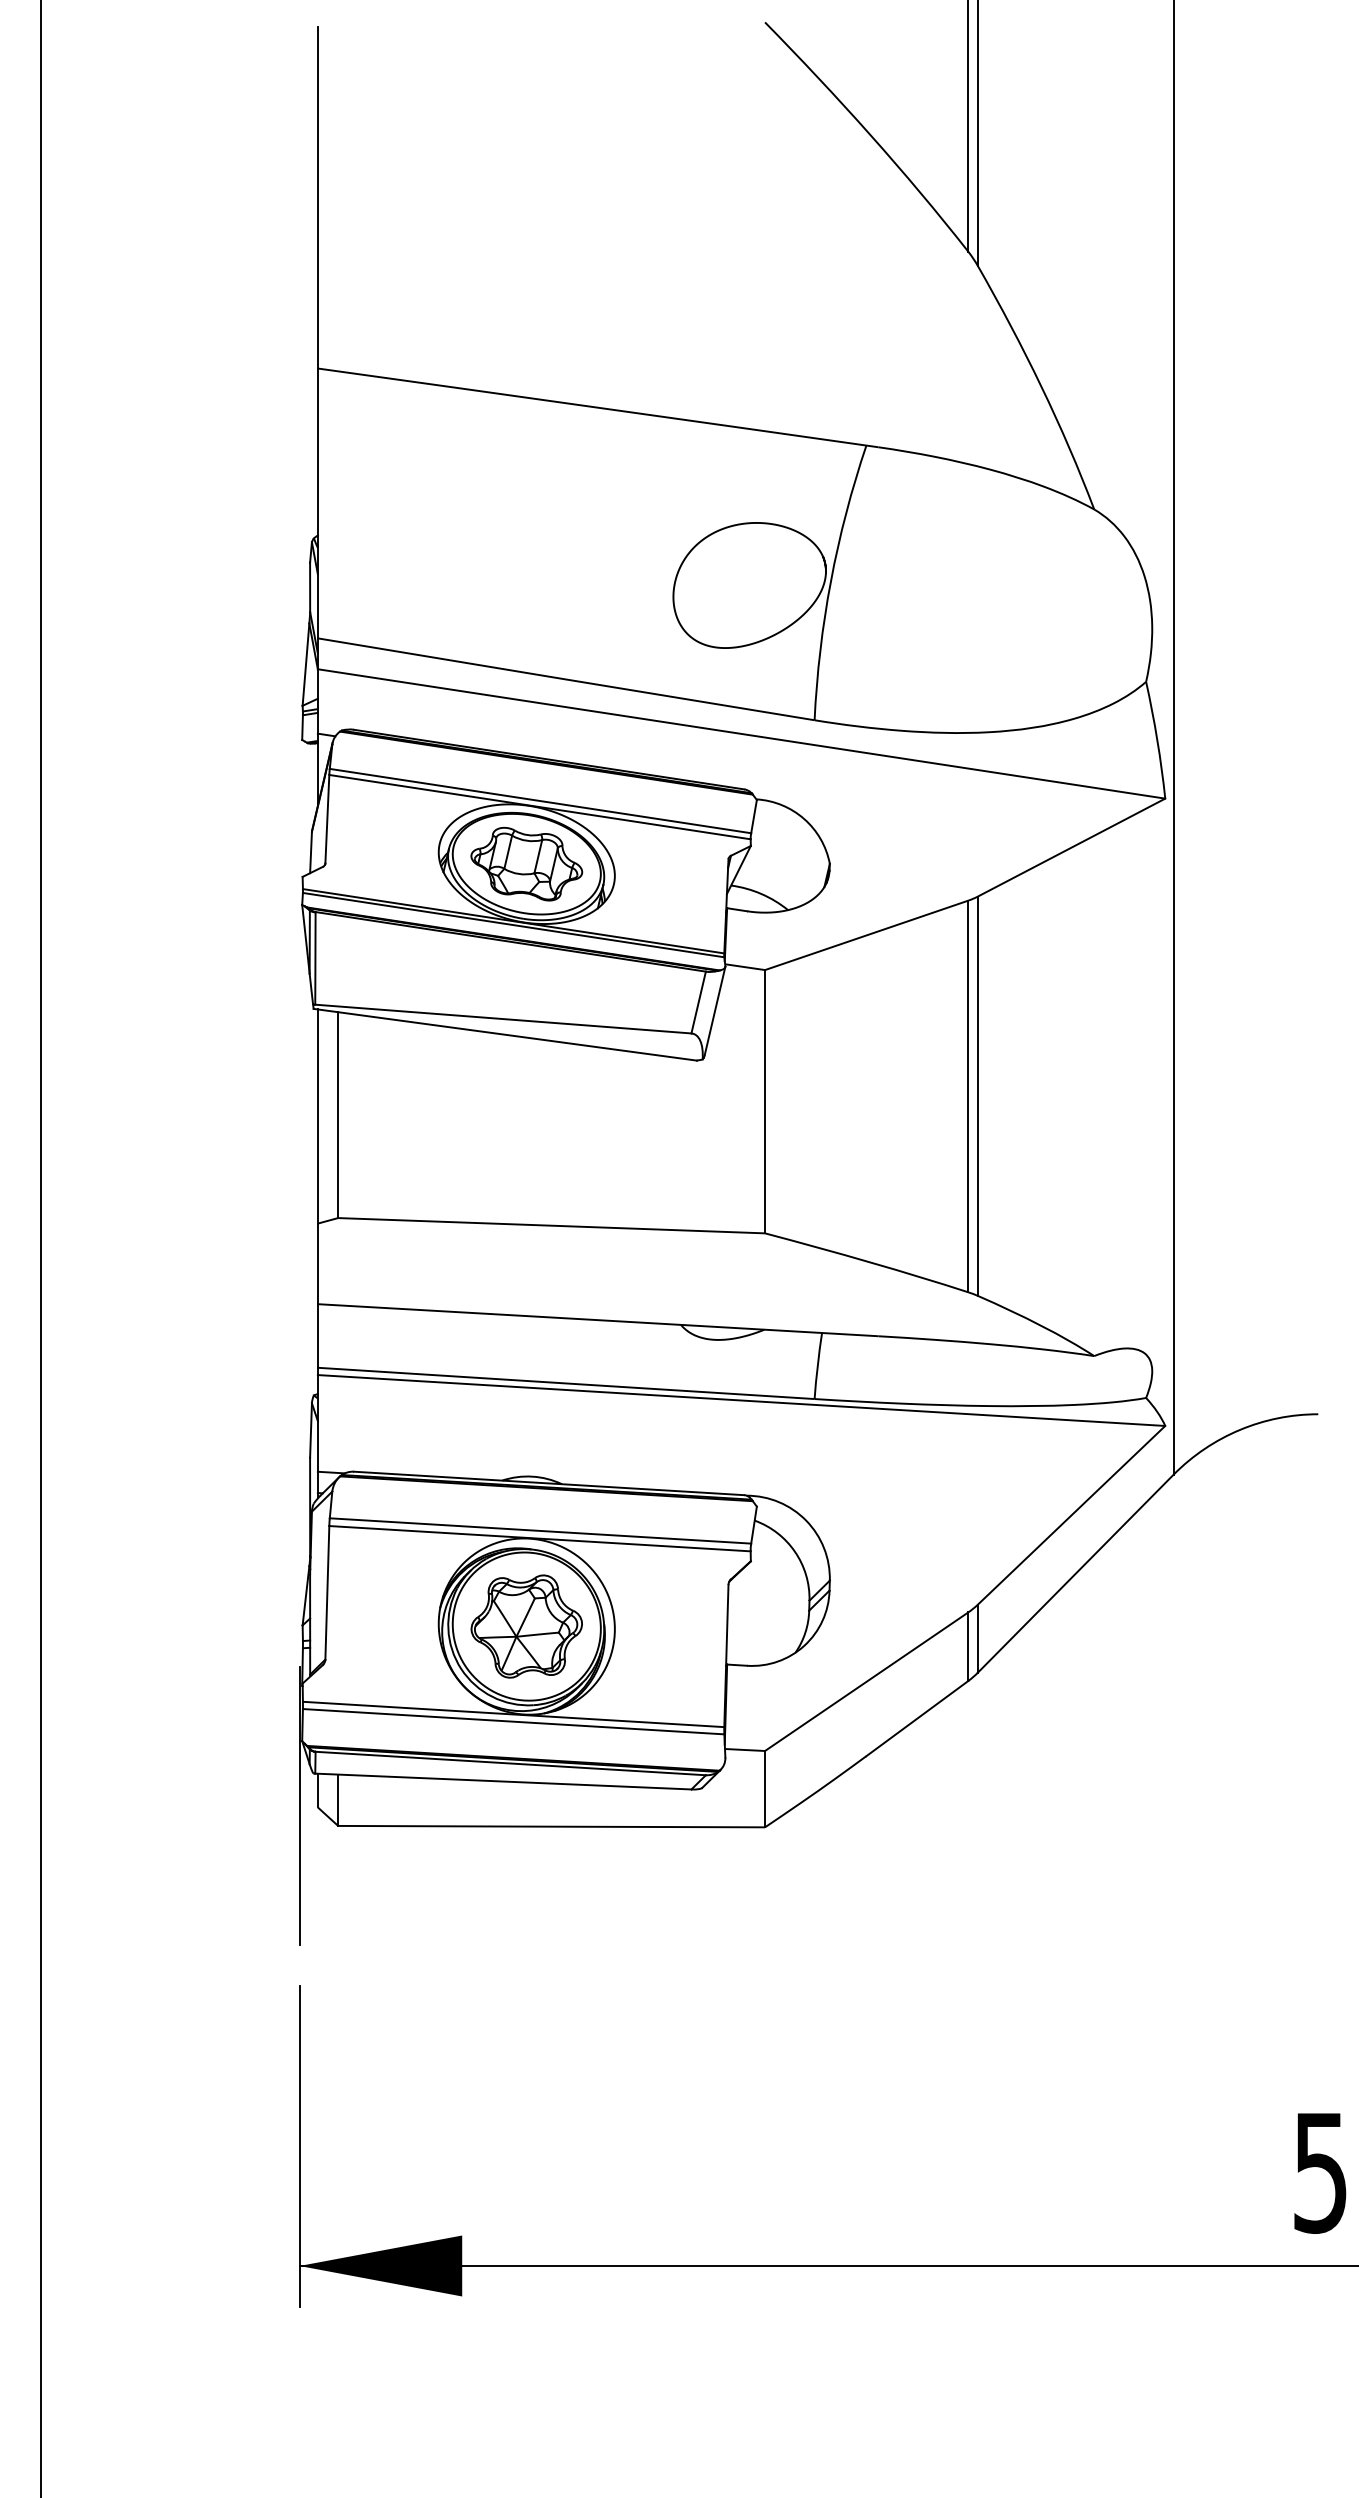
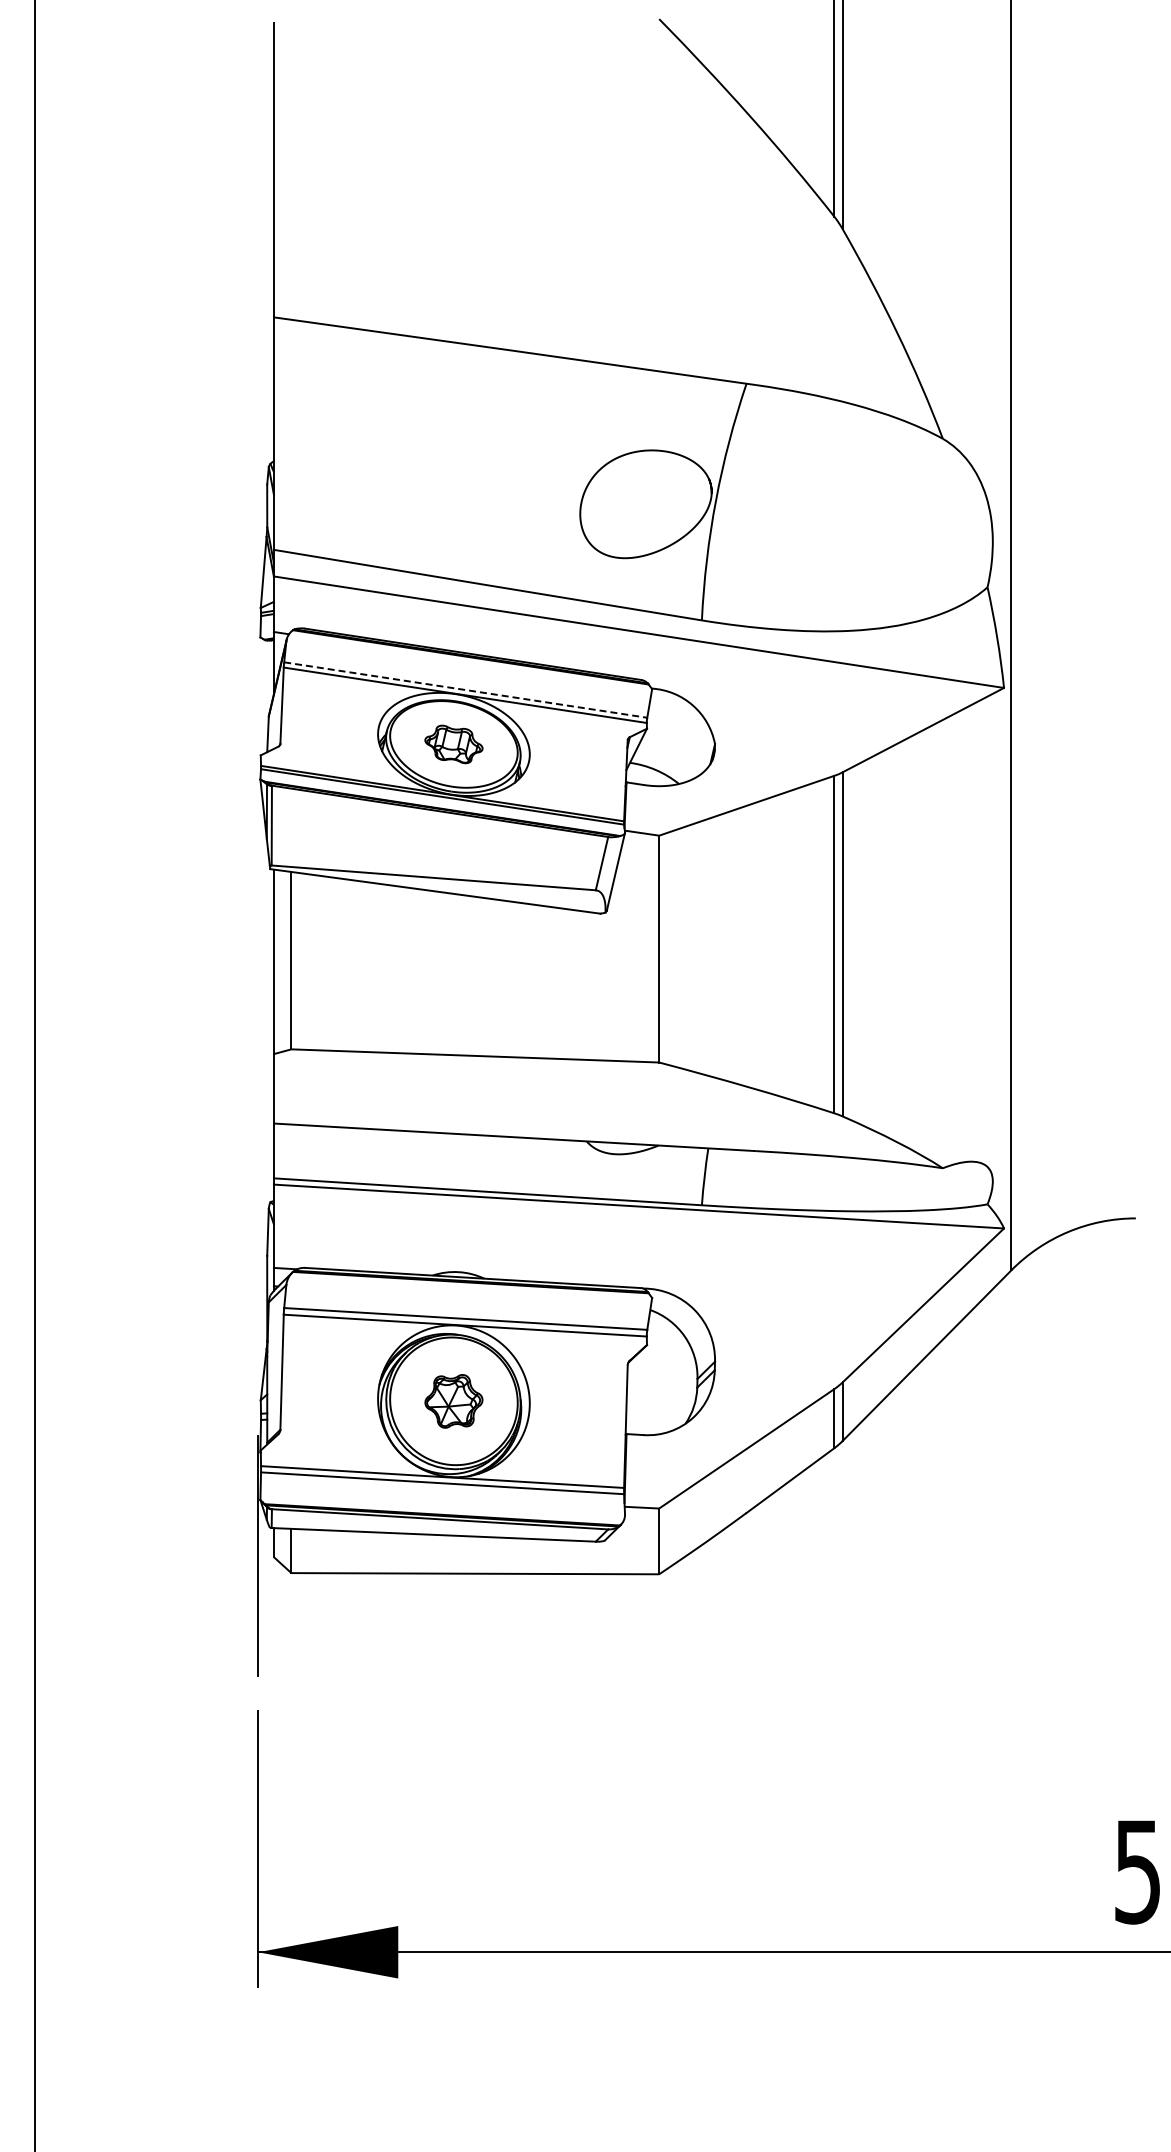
line: (540, 801) -> (465, 690), solid -> dashed
part: (526, 864) -> (453, 744), size x0.6
part: (526, 1626) -> (453, 1401), size x0.6

